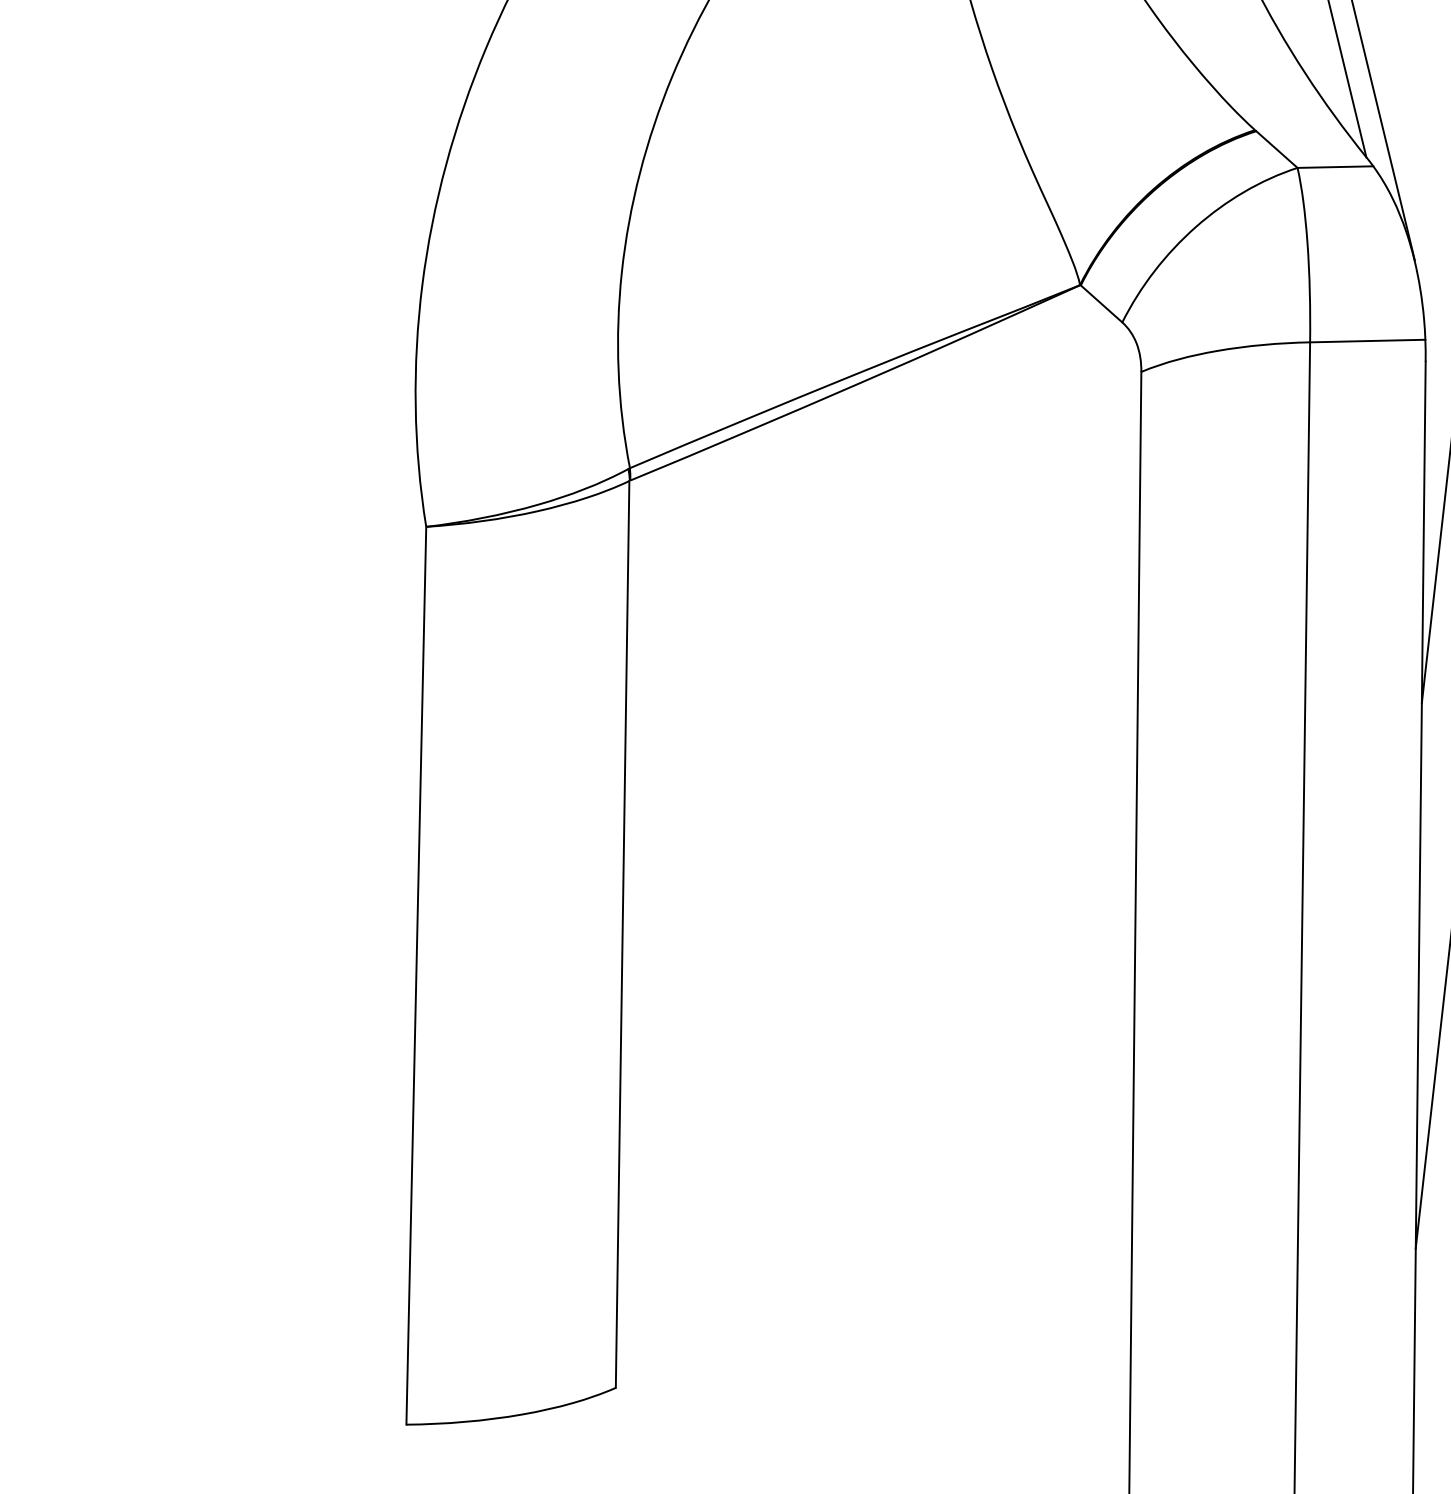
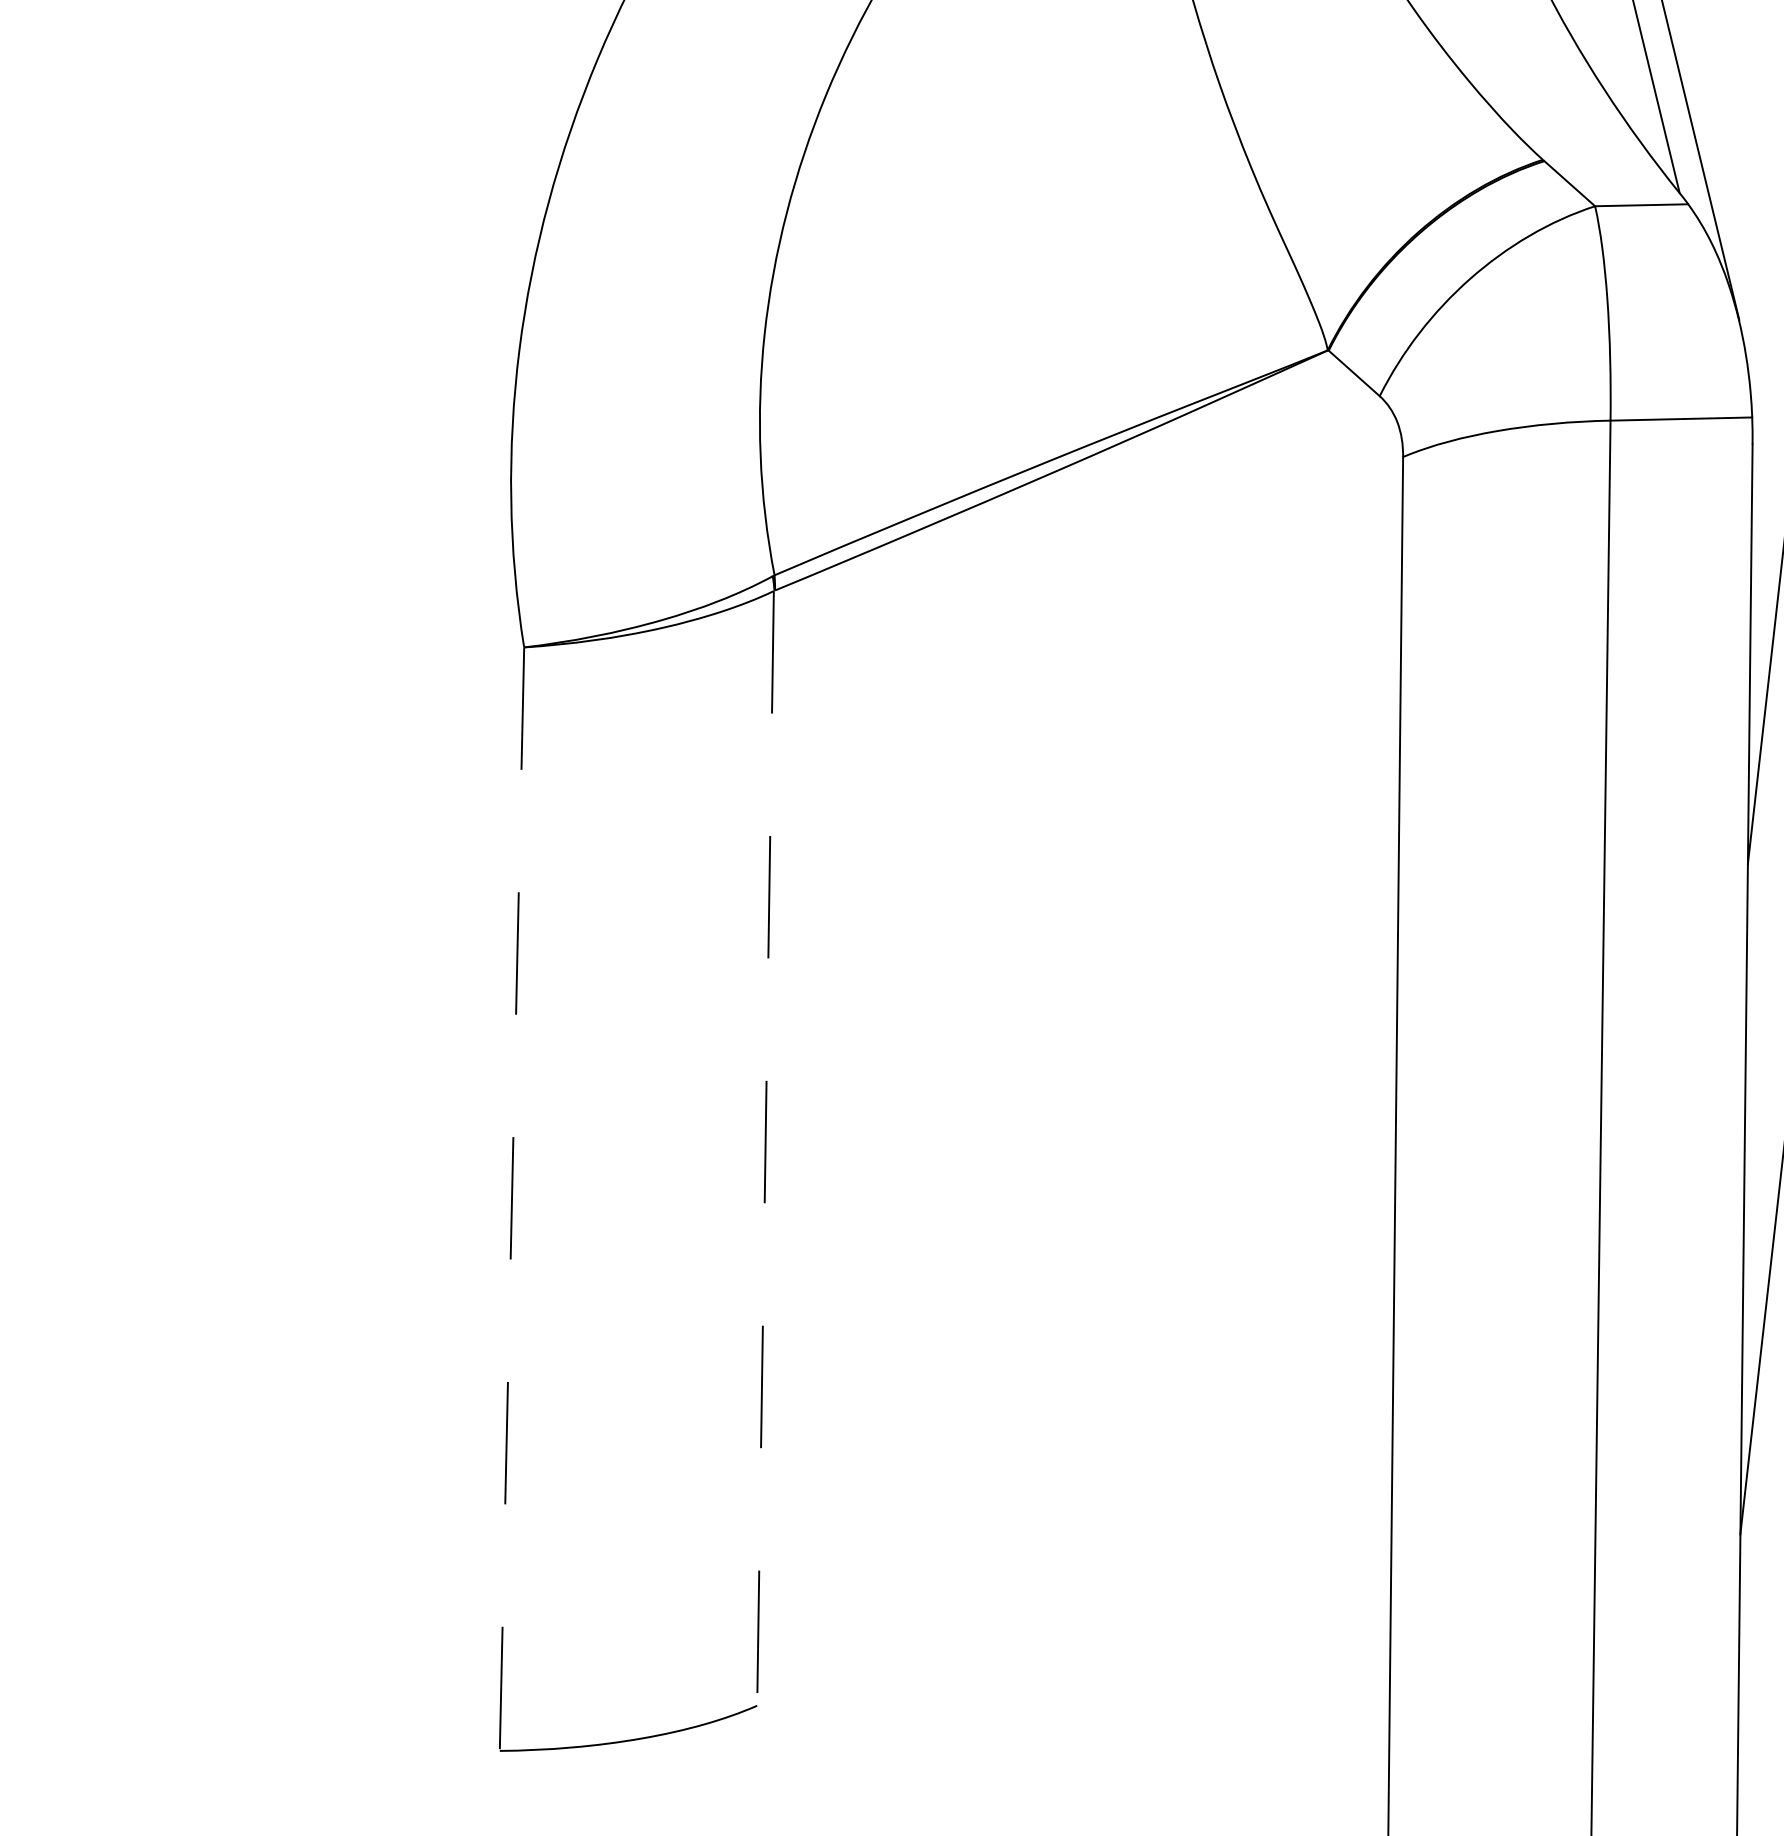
line: (622, 934) -> (765, 1148), solid -> dashed
line: (416, 976) -> (512, 1199), solid -> dashed

